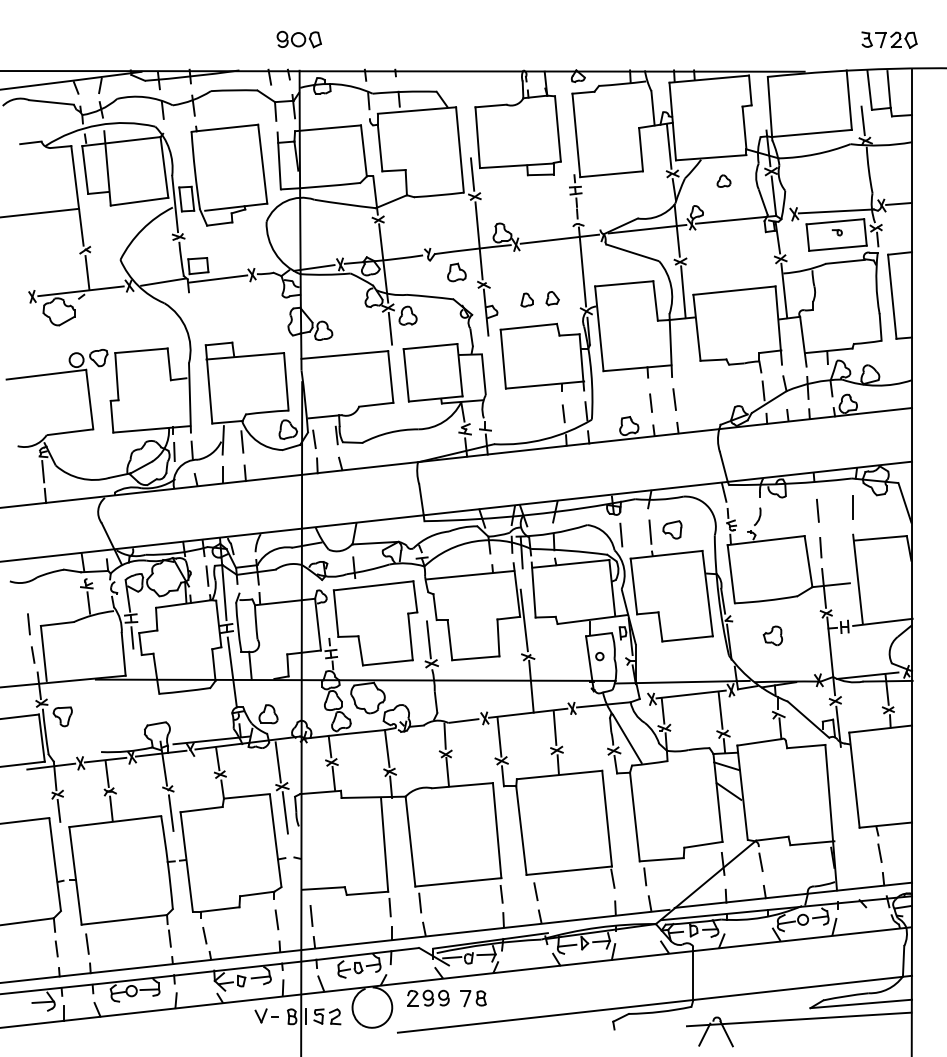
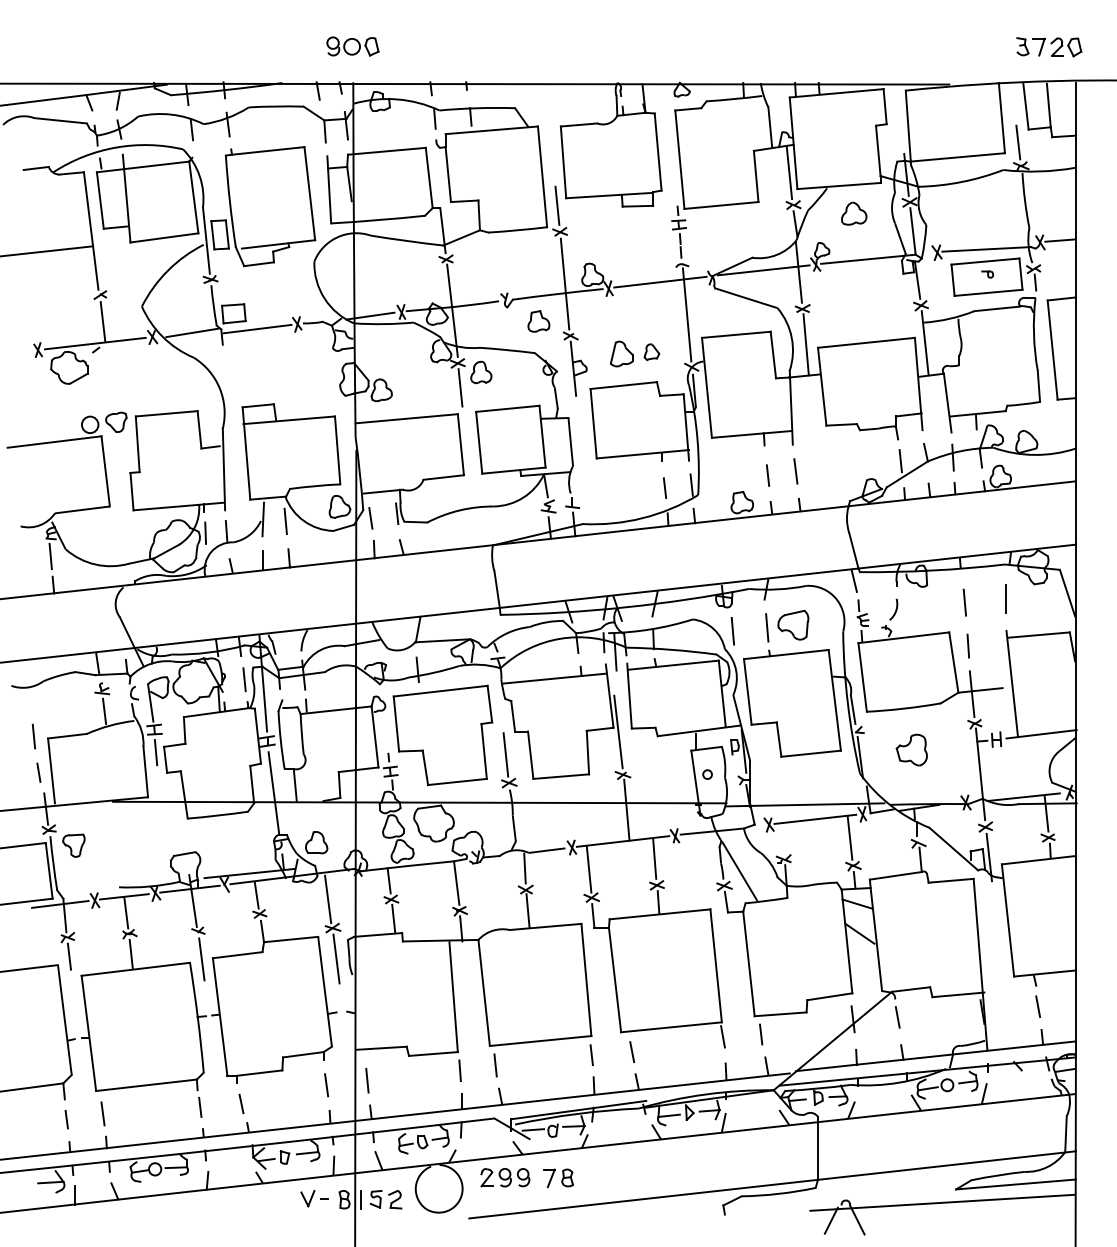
part: (723, 181) -> (853, 213), size x1.6
part: (526, 299) -> (621, 353), size x1.6
part: (671, 529) -> (792, 624), size x1.4
part: (772, 636) -> (911, 750), size x1.4
line: (662, 710) -> (781, 838), removed

